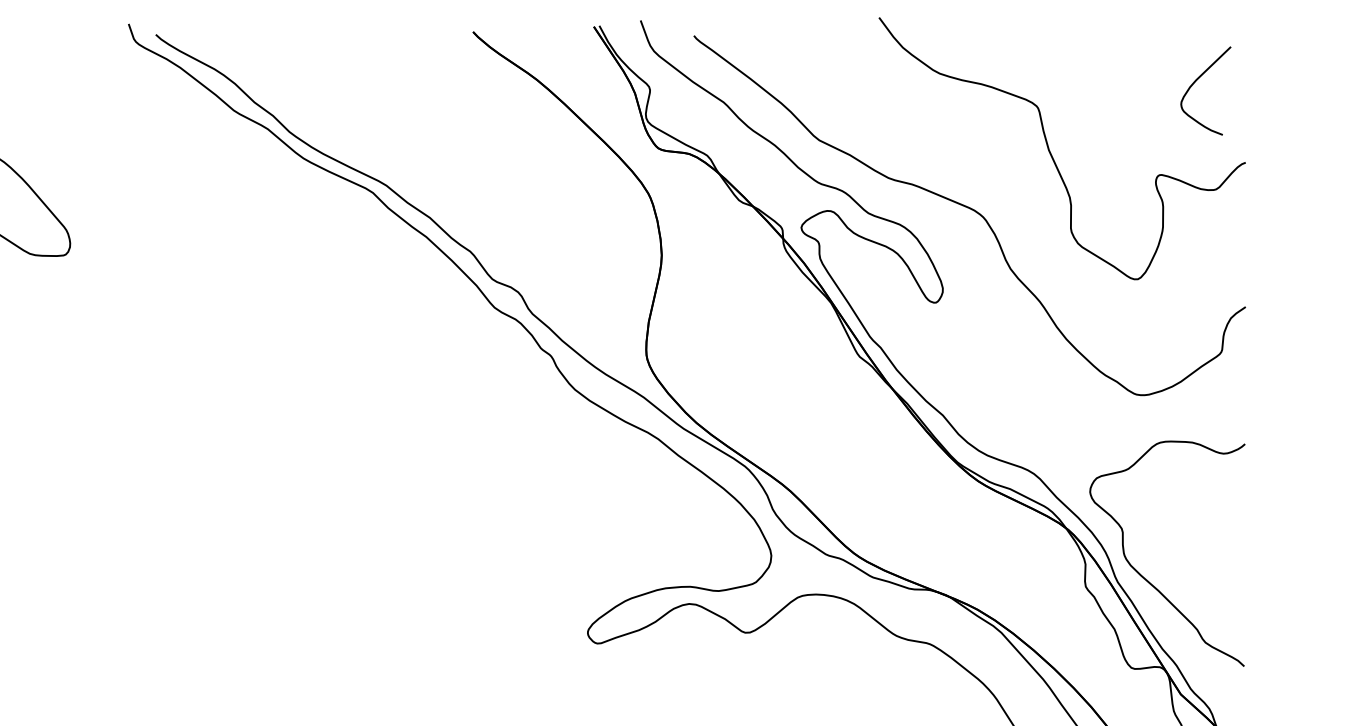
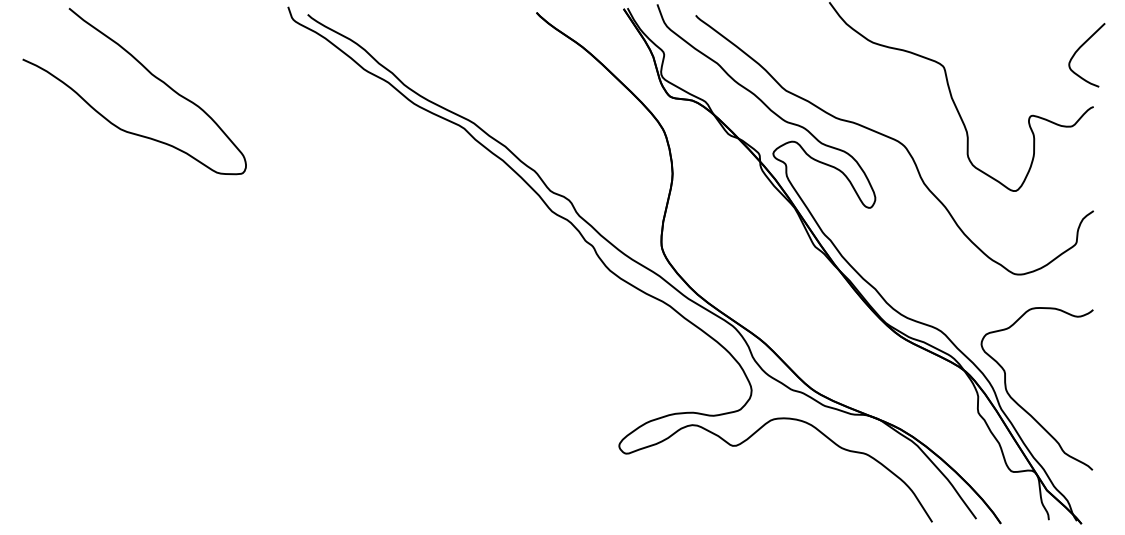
curve: (1196, 81) -> (1080, 48), moved

